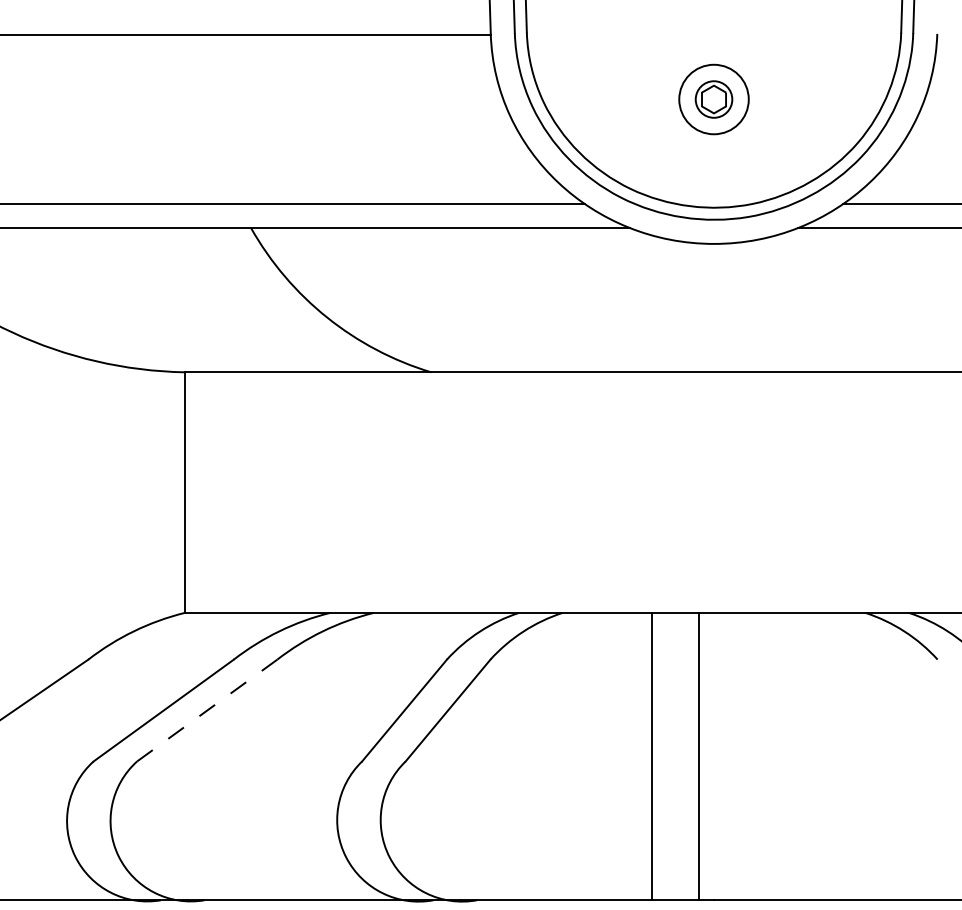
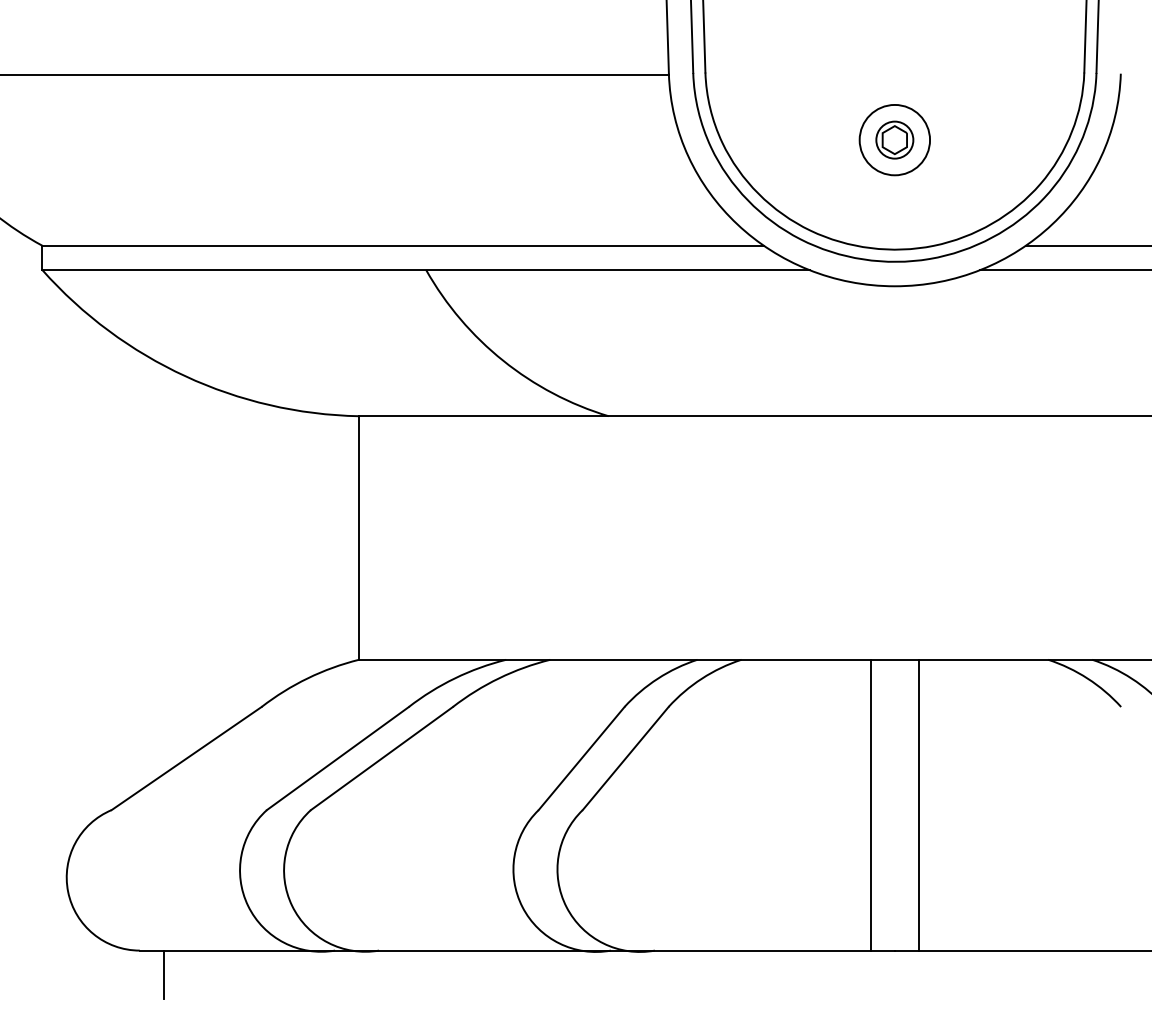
line: (206, 710) -> (381, 758), dashed -> solid
line: (652, 755) -> (870, 804), moved
line: (698, 755) -> (919, 804), moved

